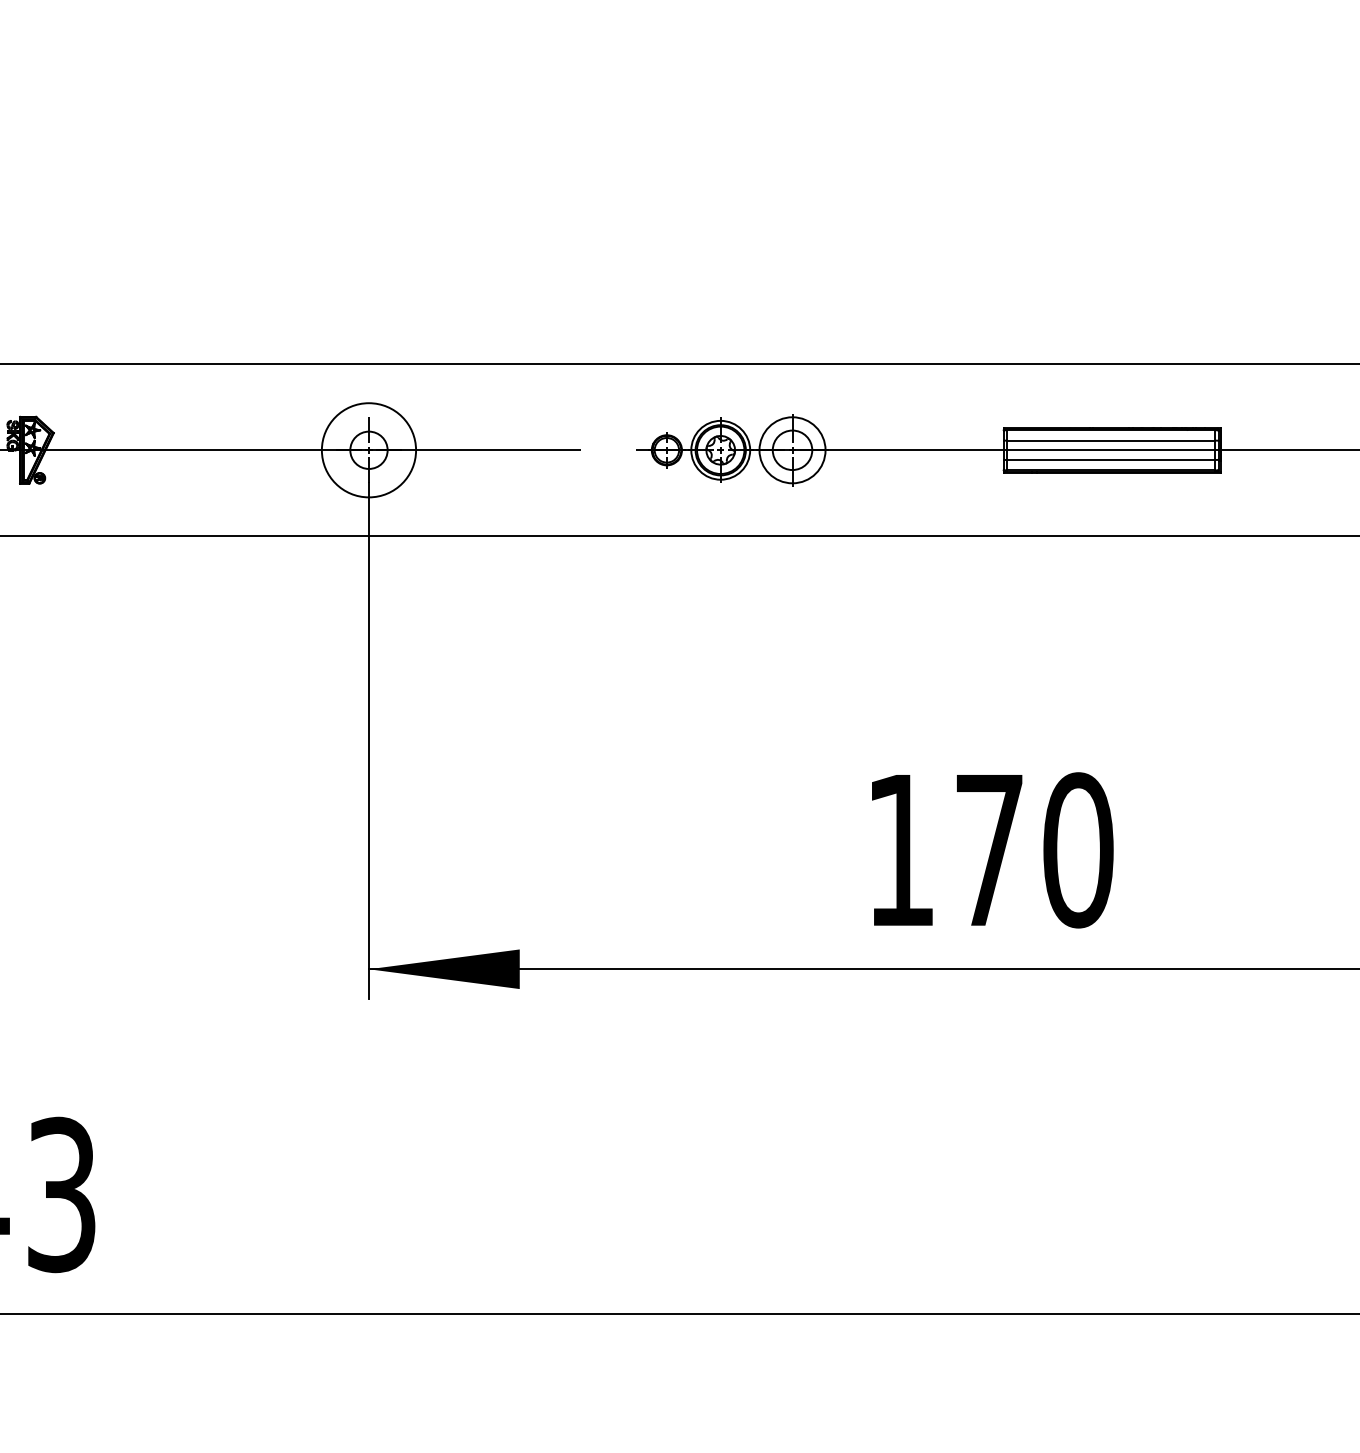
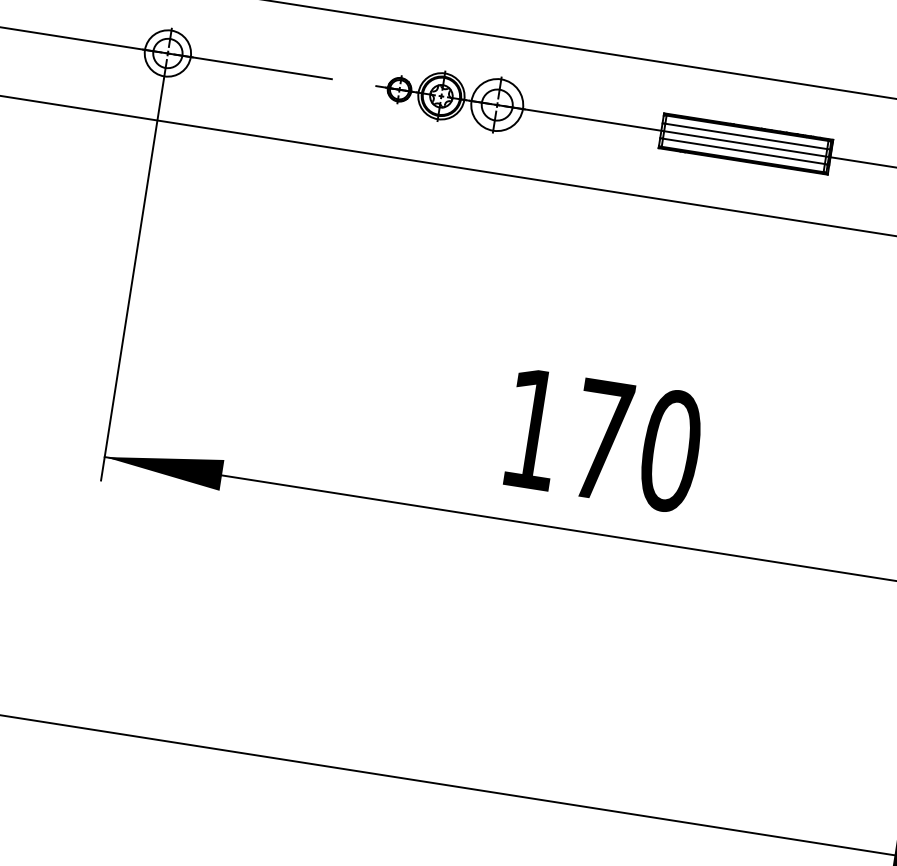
circle: (368, 449) -> (167, 52), size x0.62

